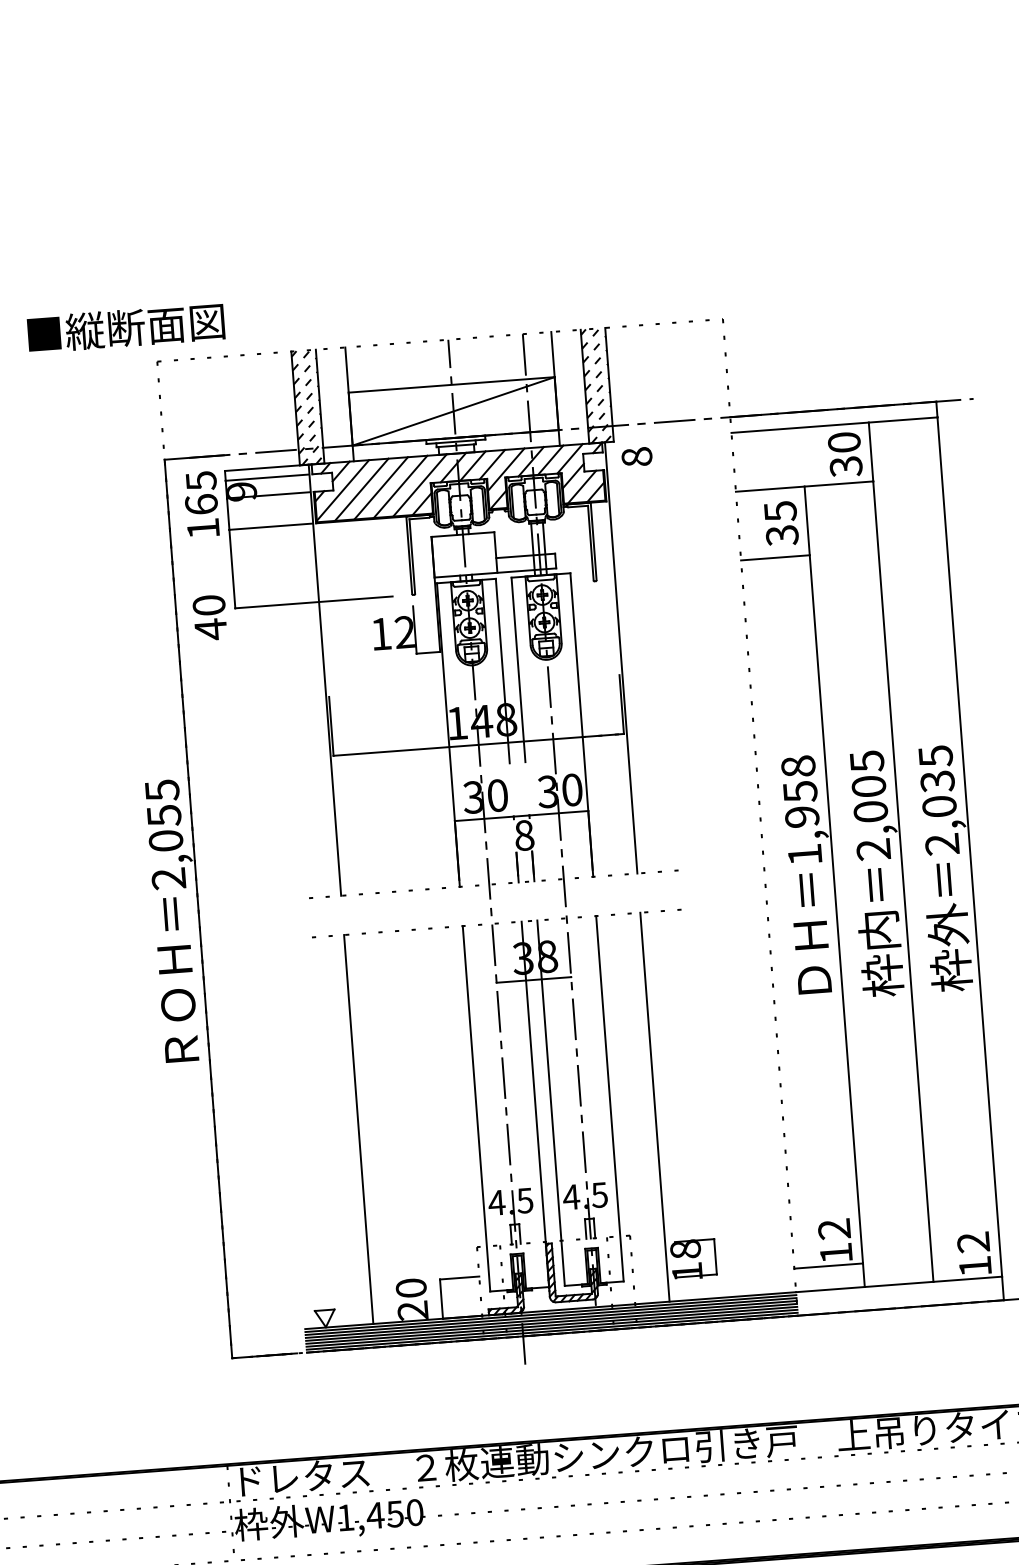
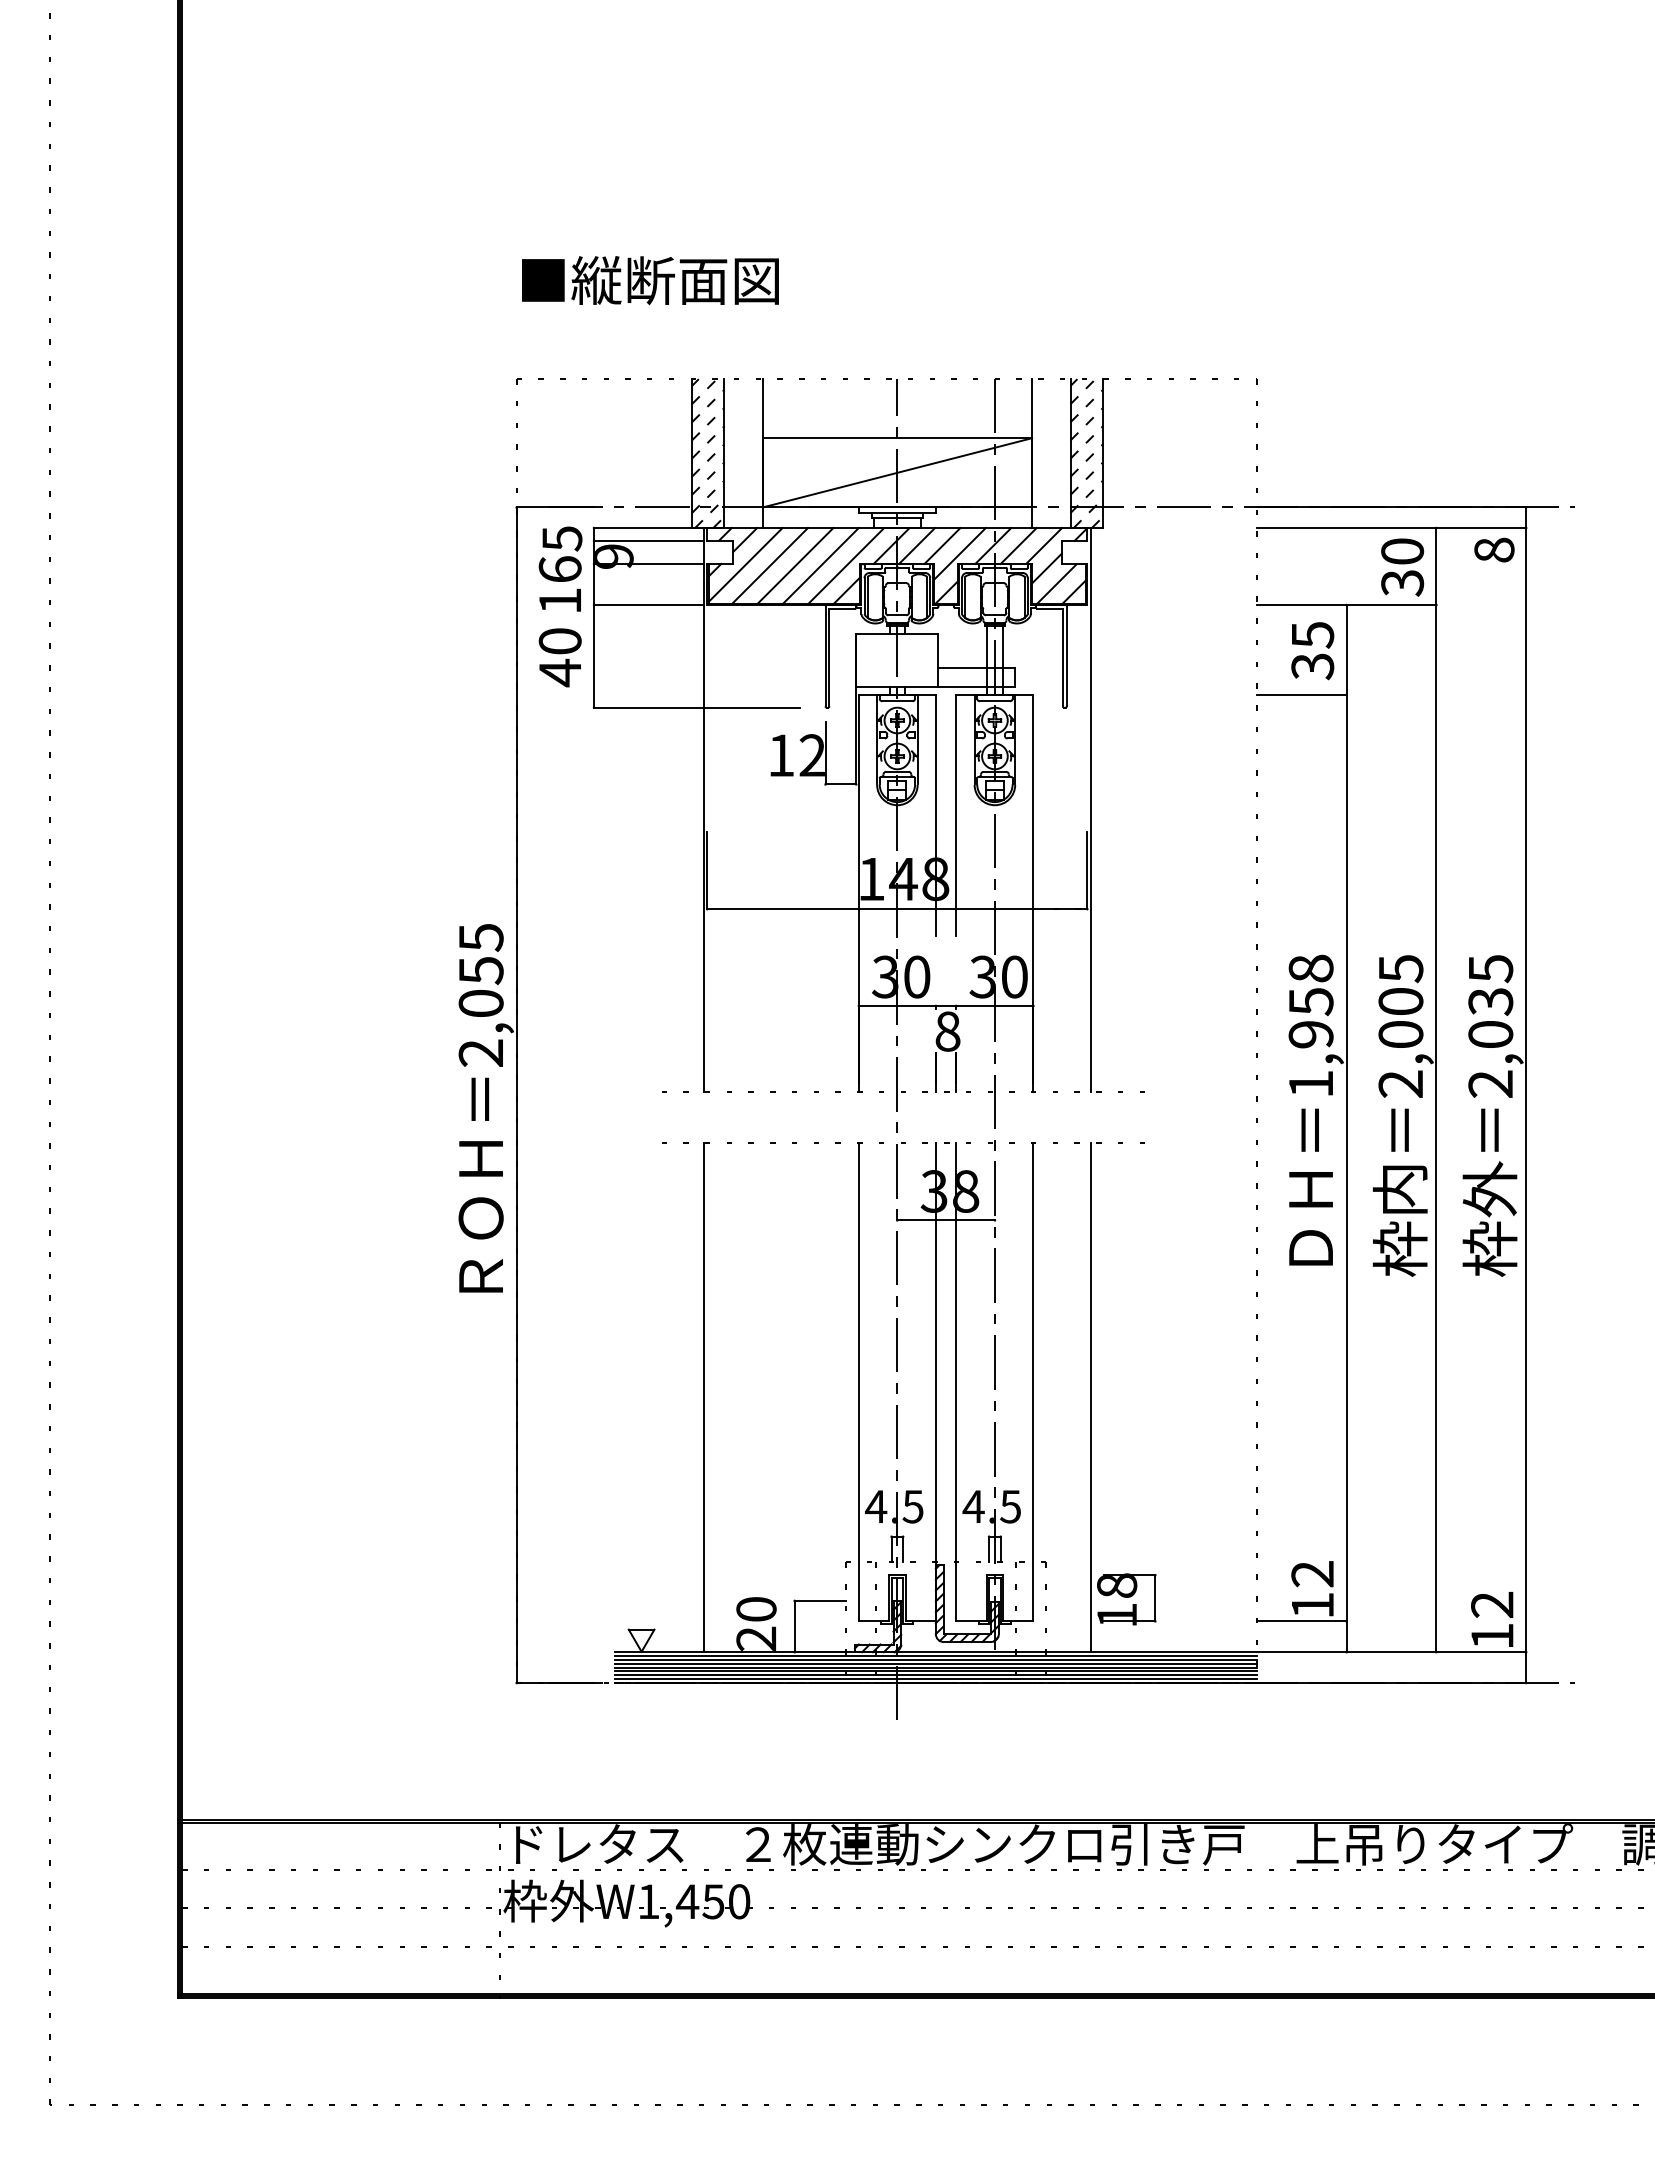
text: (126, 328) -> (650, 280), moved
text: (637, 456) -> (1494, 549), moved
text: (209, 617) -> (559, 657), moved

